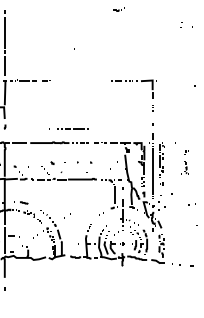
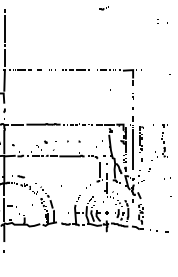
part: (65, 128) -> (69, 69), moved
part: (182, 163) -> (159, 142), size x1.67

